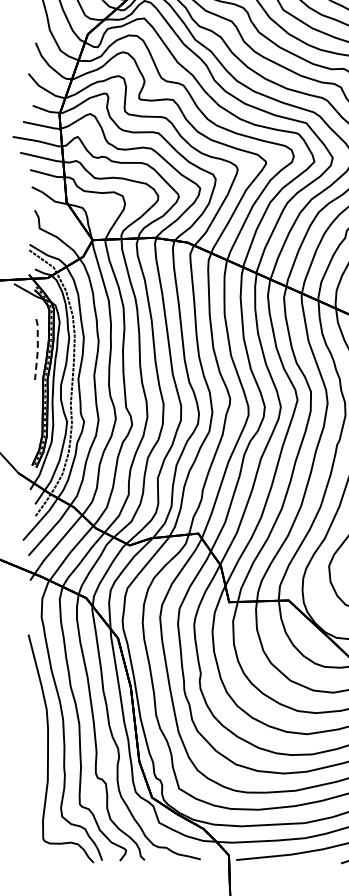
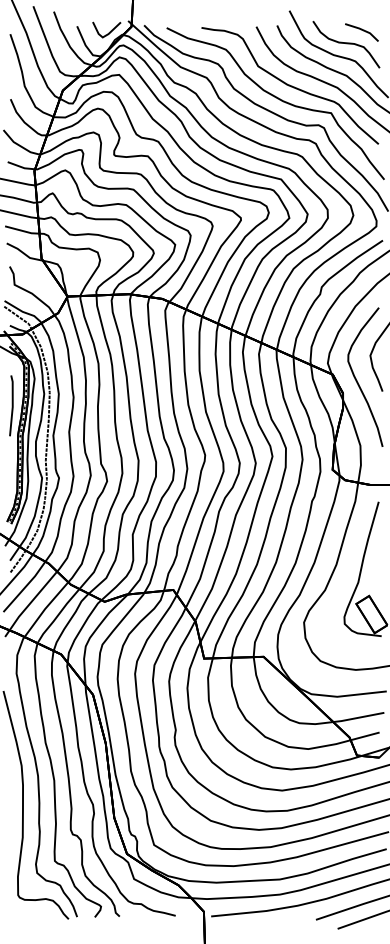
line: (37, 350) -> (12, 406), dashed -> solid

